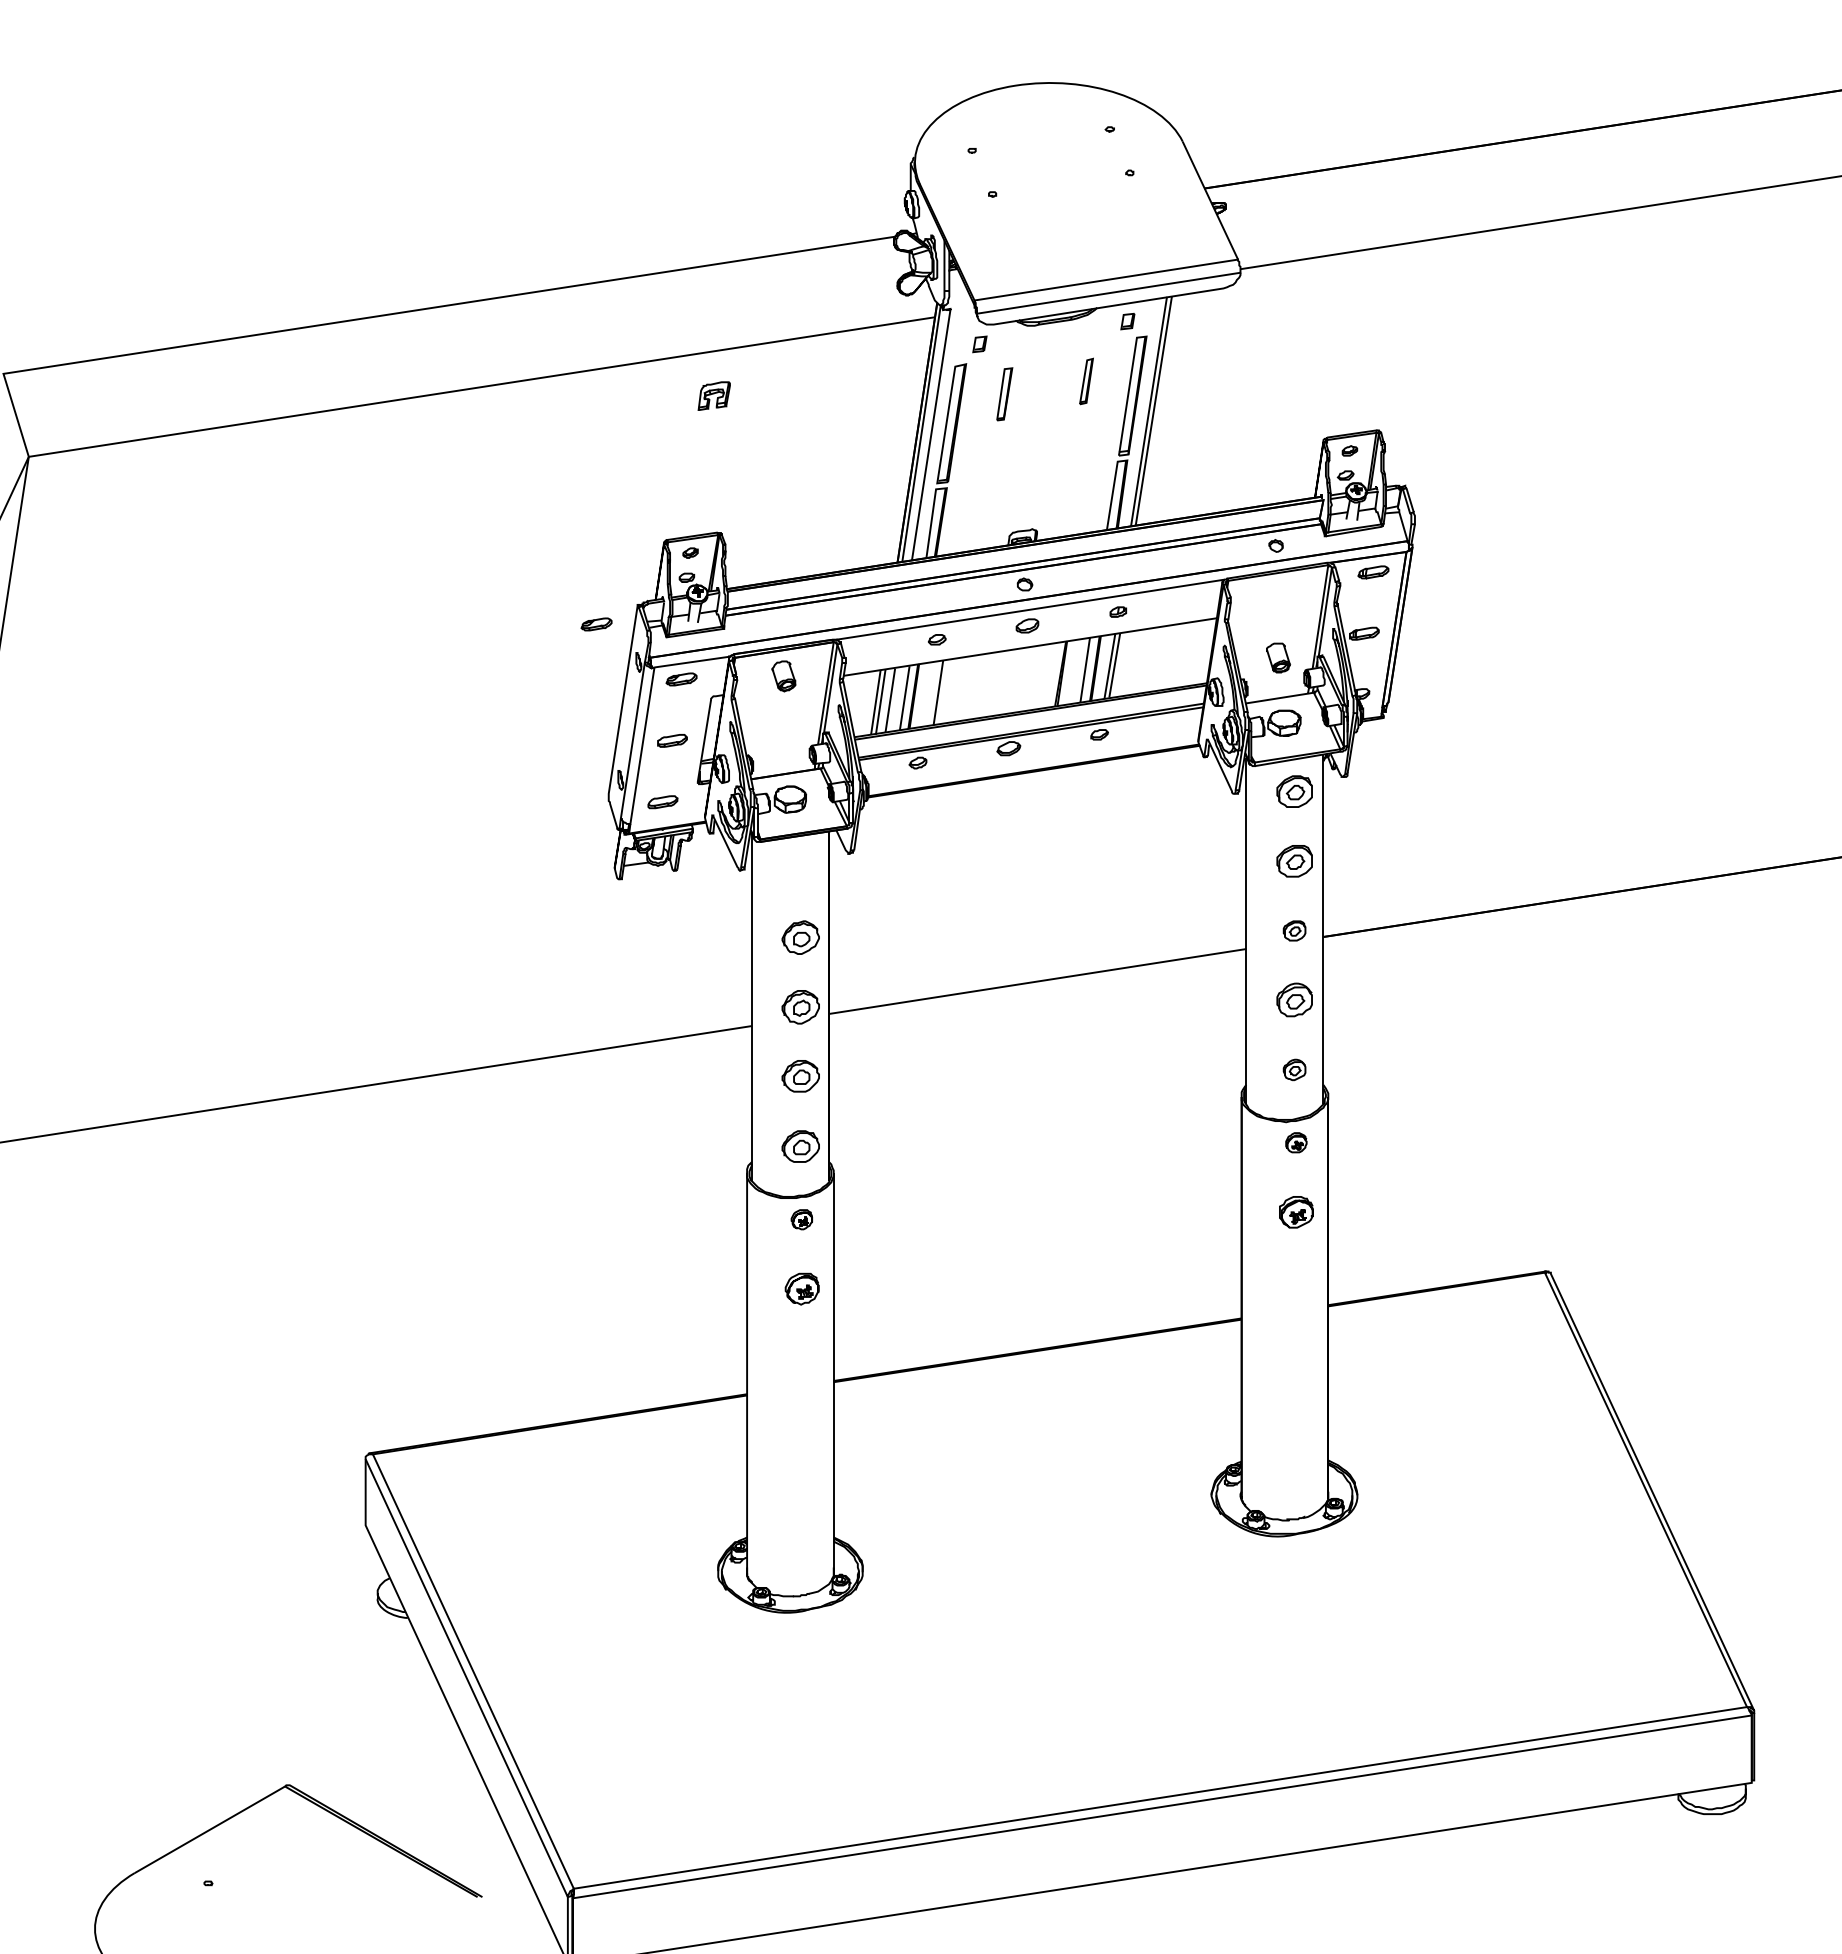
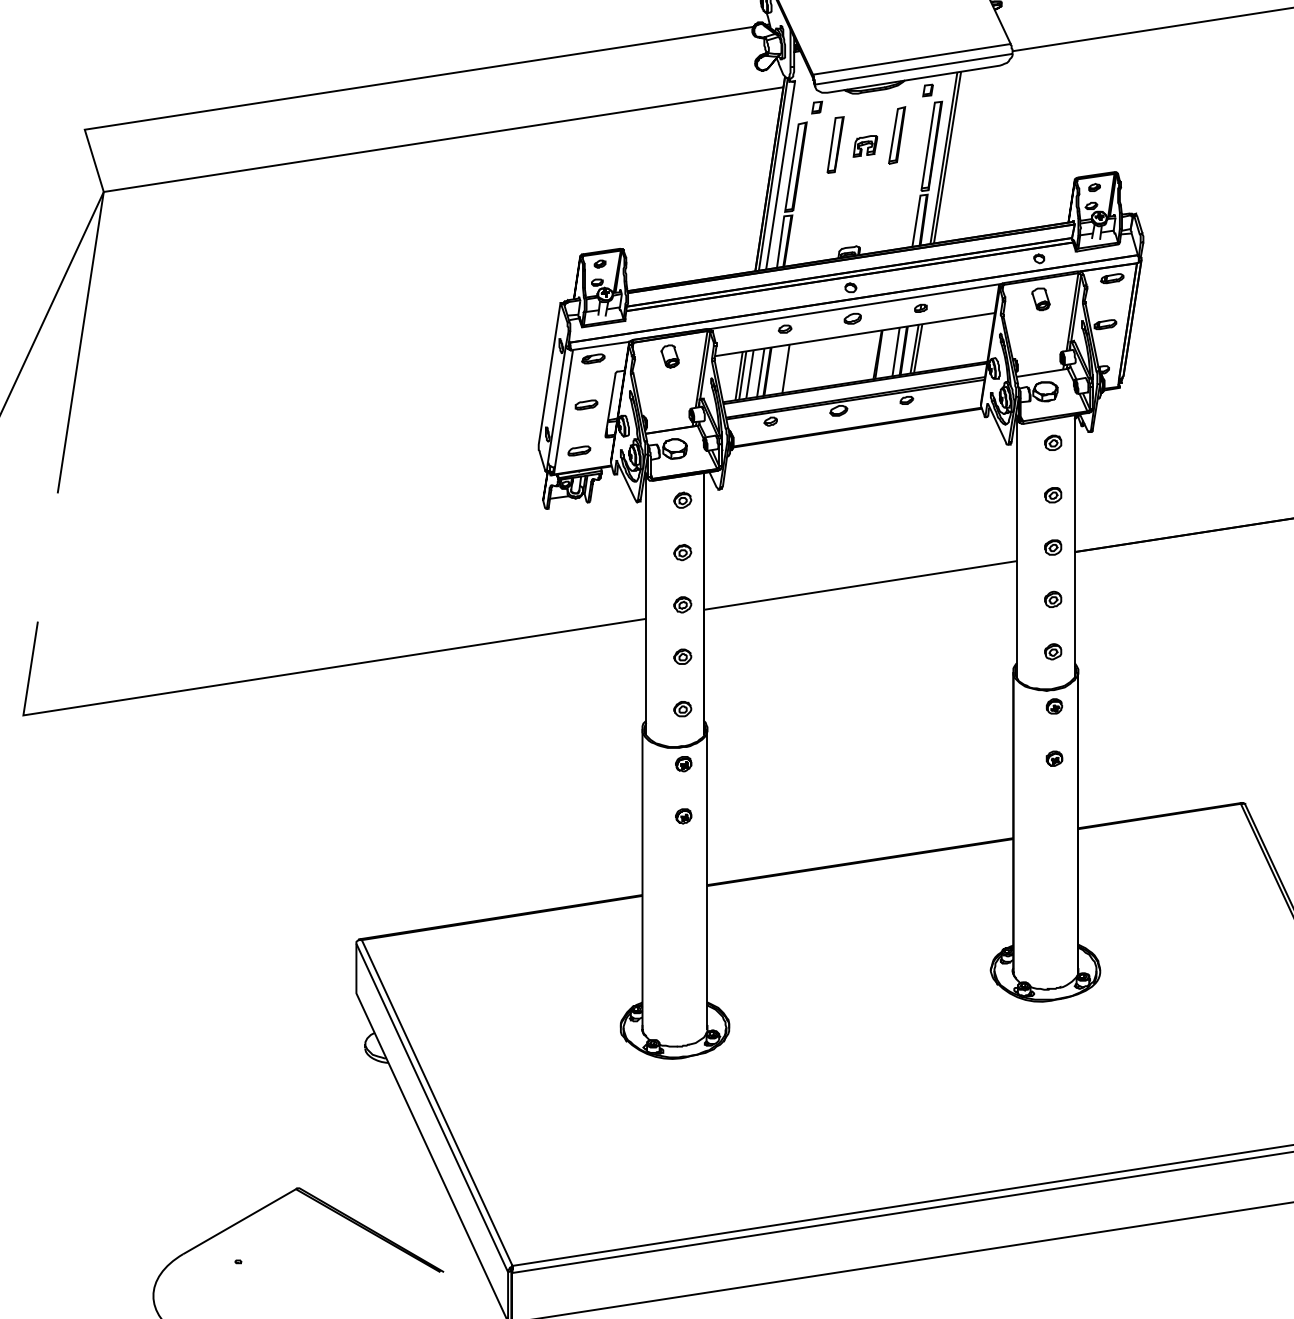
part: (1086, 381) -> (897, 135), size x1.67
part: (1004, 394) -> (835, 145), size x1.43
part: (713, 395) -> (864, 145), moved
part: (596, 624) -> (529, 317), removed
part: (1278, 657) -> (1041, 298), moved
part: (1294, 790) -> (1053, 442), size x0.62
part: (1294, 860) -> (1053, 494), size x0.62
part: (800, 867) -> (682, 499), added
part: (800, 937) -> (682, 552), size x0.62
part: (1294, 1000) -> (1053, 599), size x0.62
part: (800, 1007) -> (682, 604), size x0.62
part: (800, 1076) -> (682, 656), size x0.62
part: (800, 1145) -> (682, 708), size x0.62
part: (1296, 1212) -> (1054, 758), size x0.62
part: (801, 1289) -> (683, 816), size x0.62

